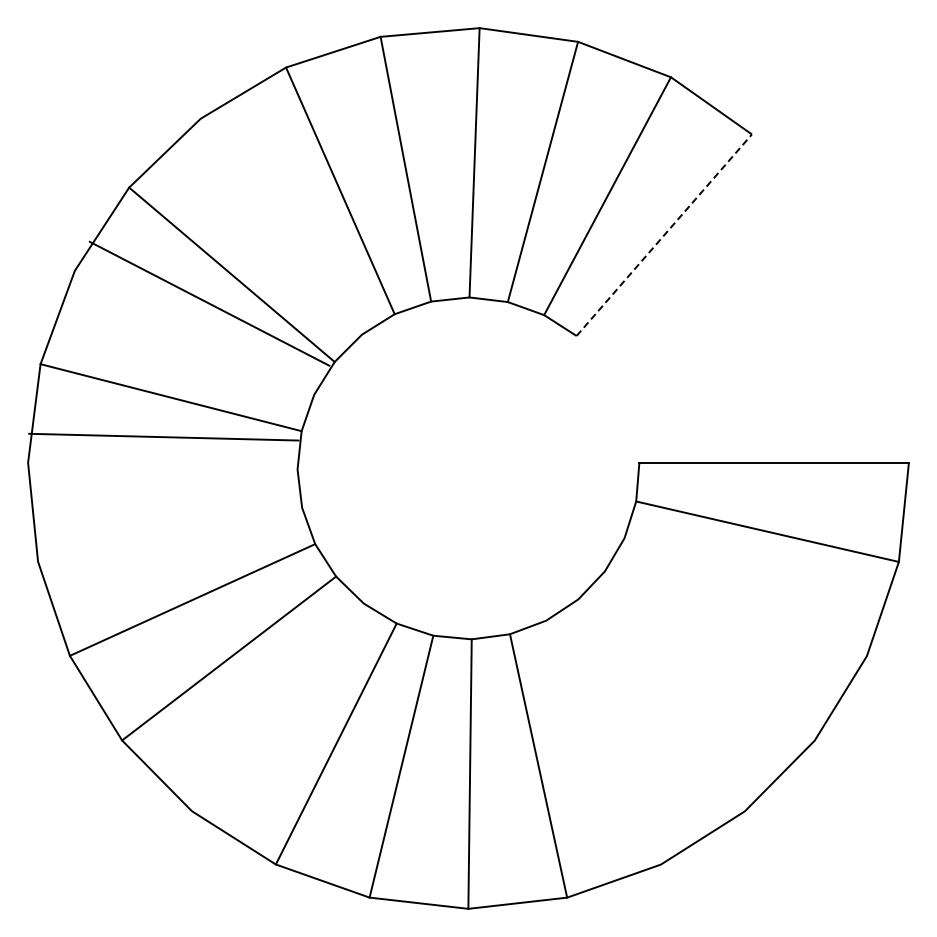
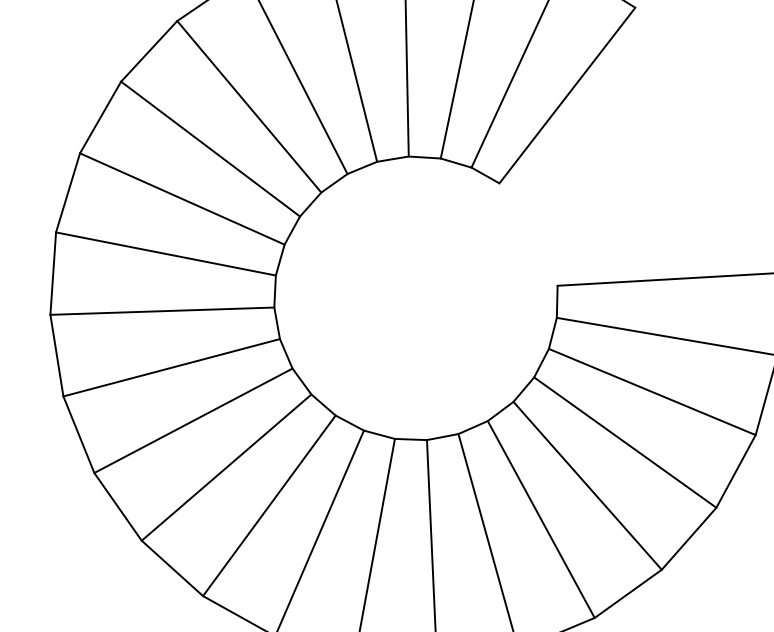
line: (280, 226) -> (248, 106), added
line: (664, 235) -> (567, 95), dashed -> solid
line: (209, 303) -> (182, 198), moved
line: (163, 436) -> (162, 310), moved
line: (170, 534) -> (172, 367), added
line: (745, 597) -> (652, 392), added
line: (709, 655) -> (625, 442), added
line: (661, 705) -> (587, 485), added
line: (277, 707) -> (269, 505), added
line: (603, 742) -> (541, 519), added

